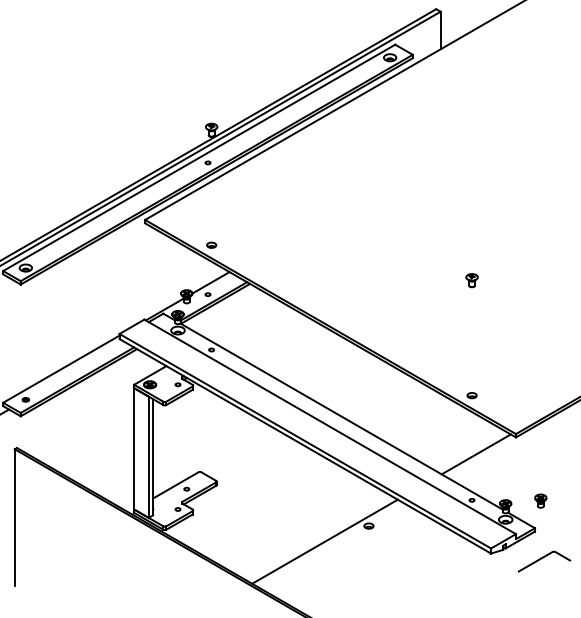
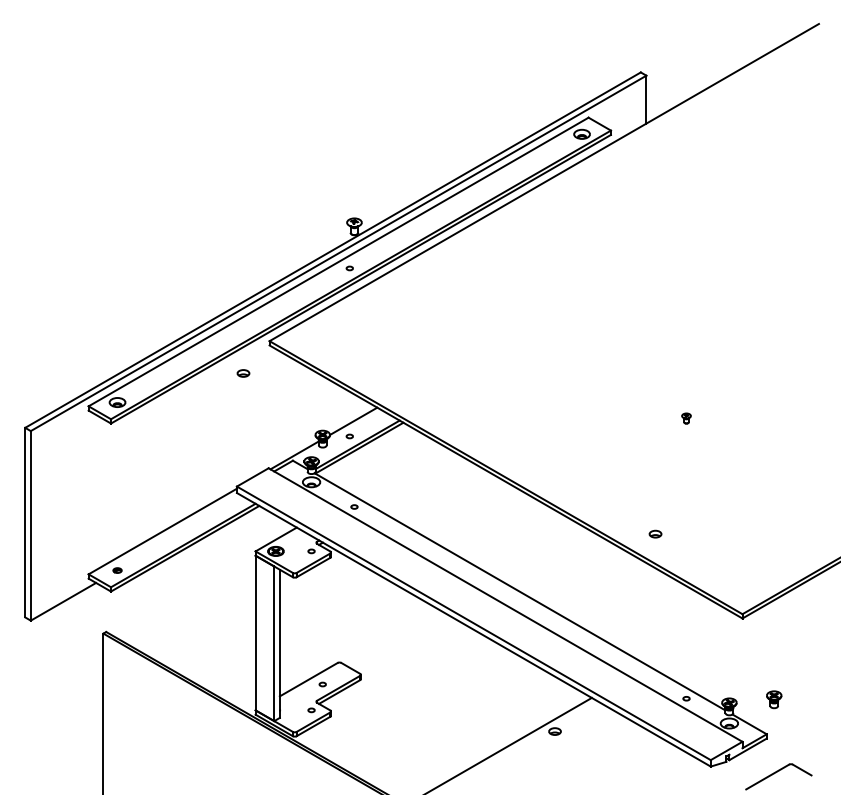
part: (211, 245) -> (243, 373), moved
part: (472, 280) -> (686, 418), size x0.6
part: (472, 395) -> (655, 533), moved
line: (475, 453) -> (691, 639), removed

